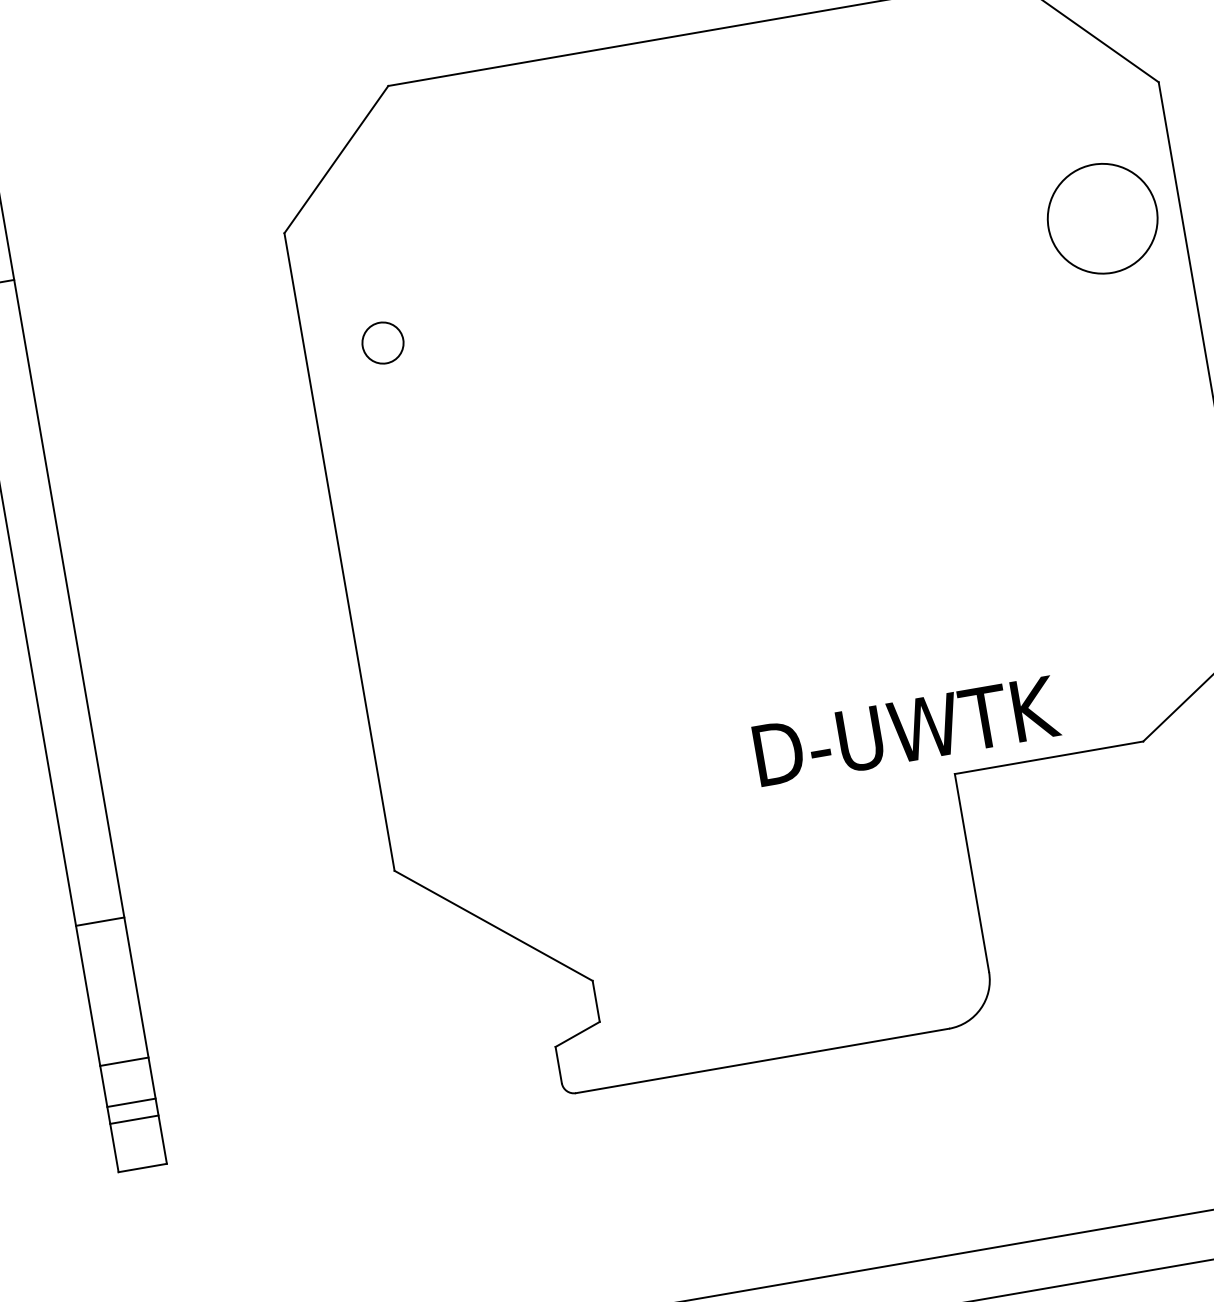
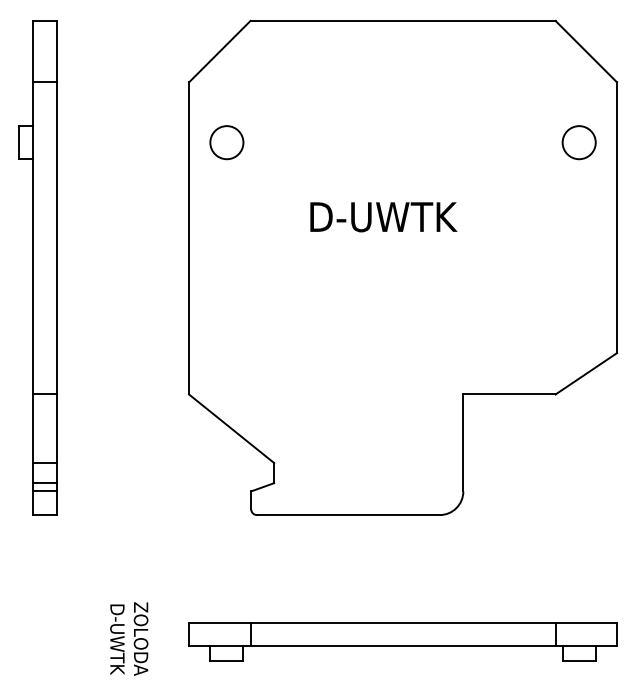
circle: (1101, 218) -> (578, 142), size x0.62
circle: (382, 342) -> (226, 142), size x1.67
text: (905, 732) -> (383, 217), moved

